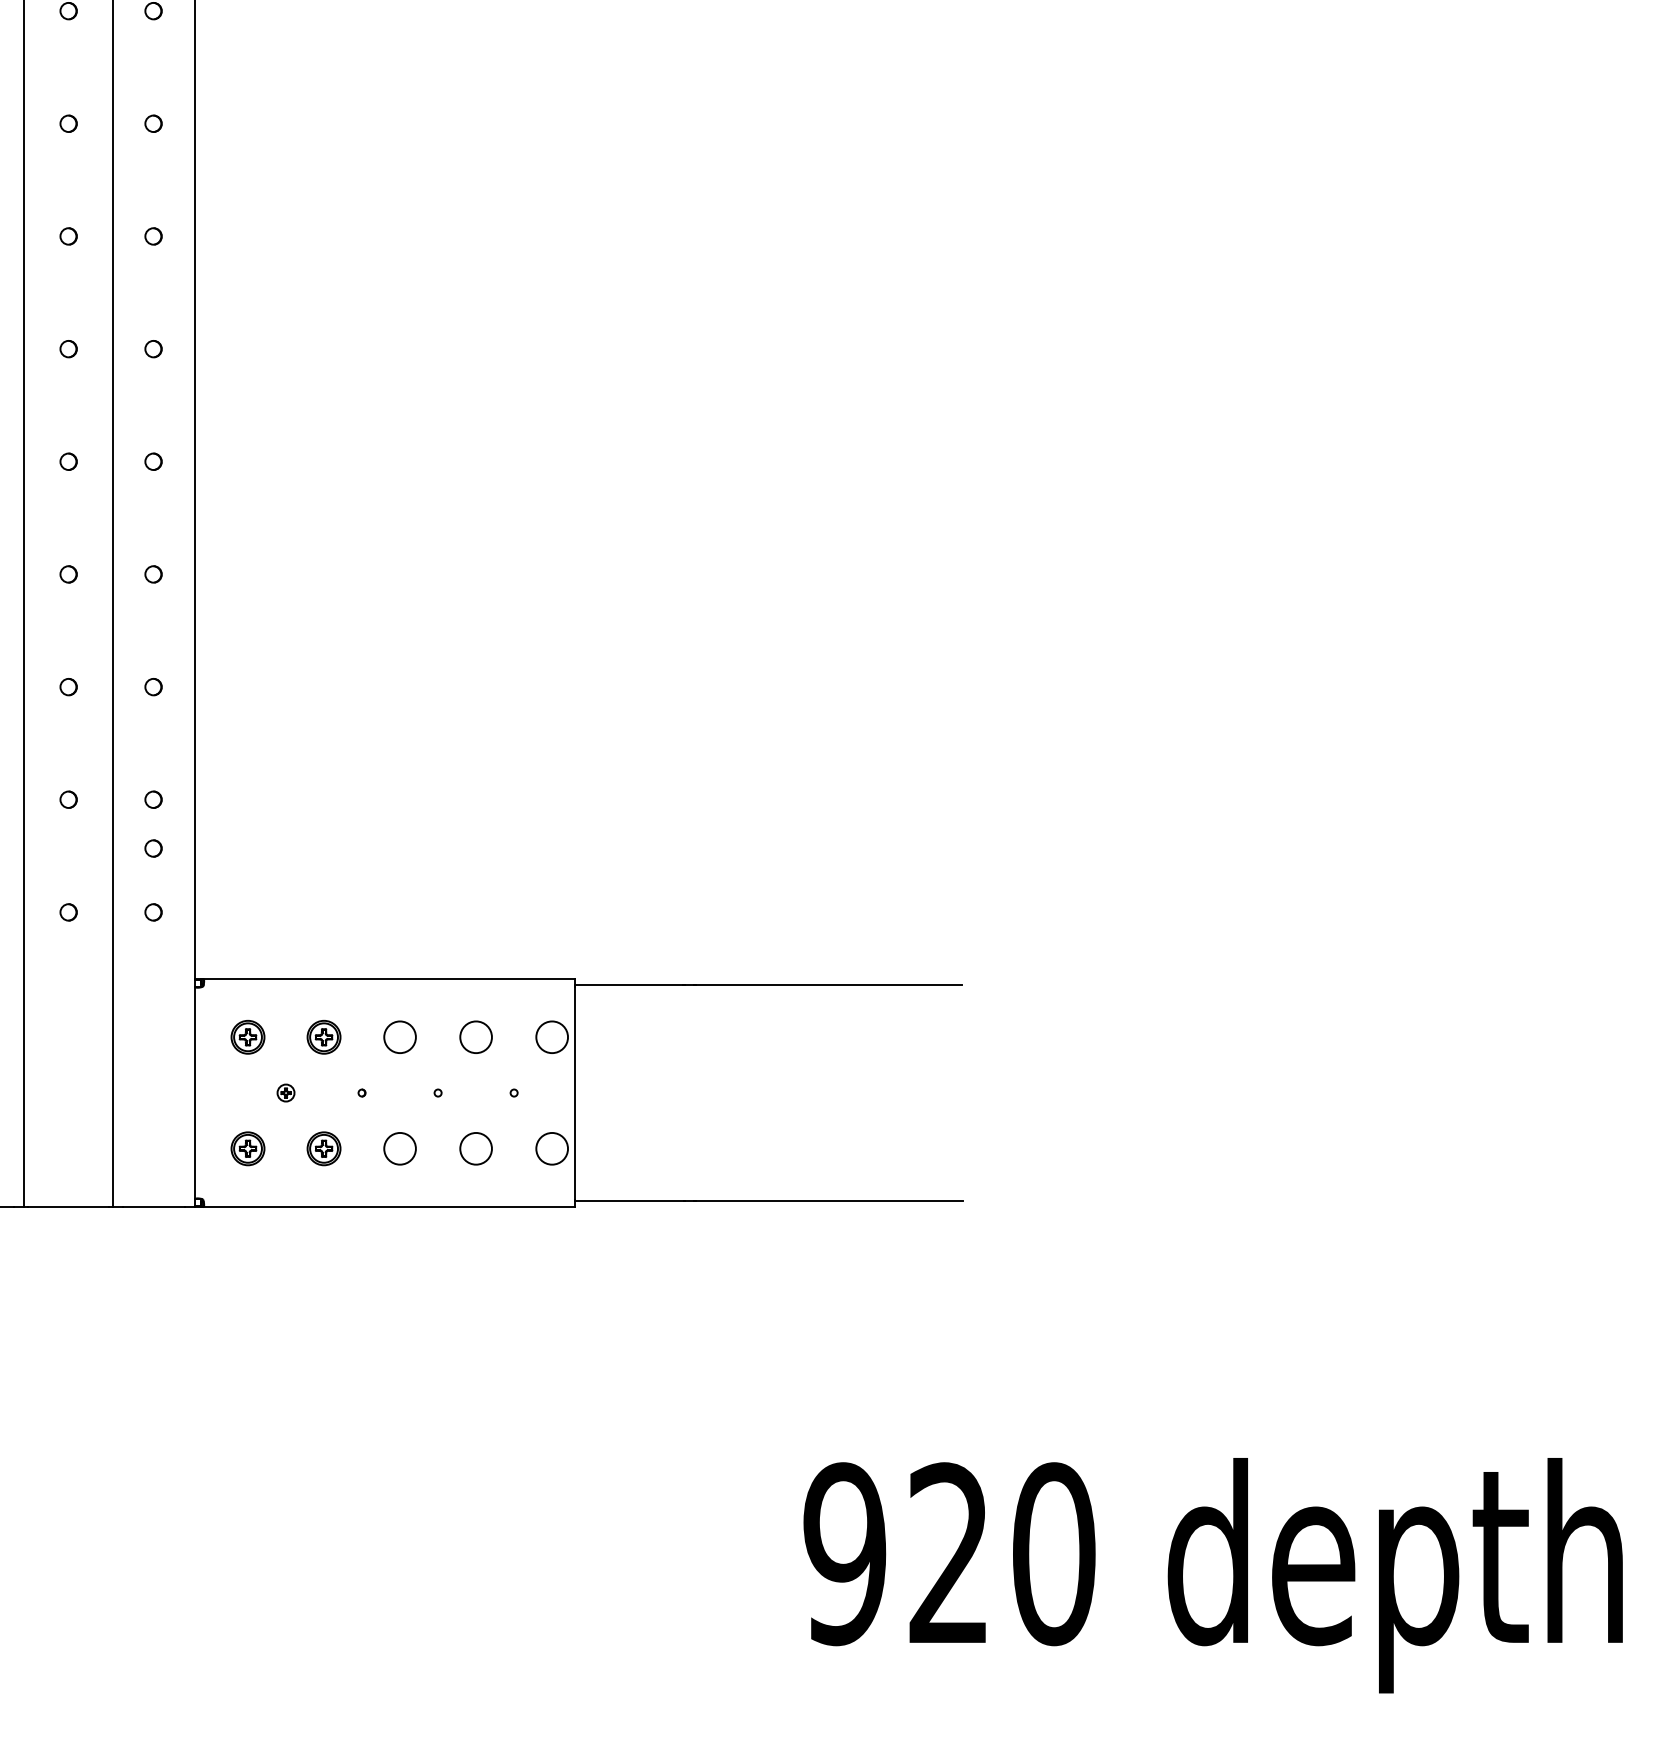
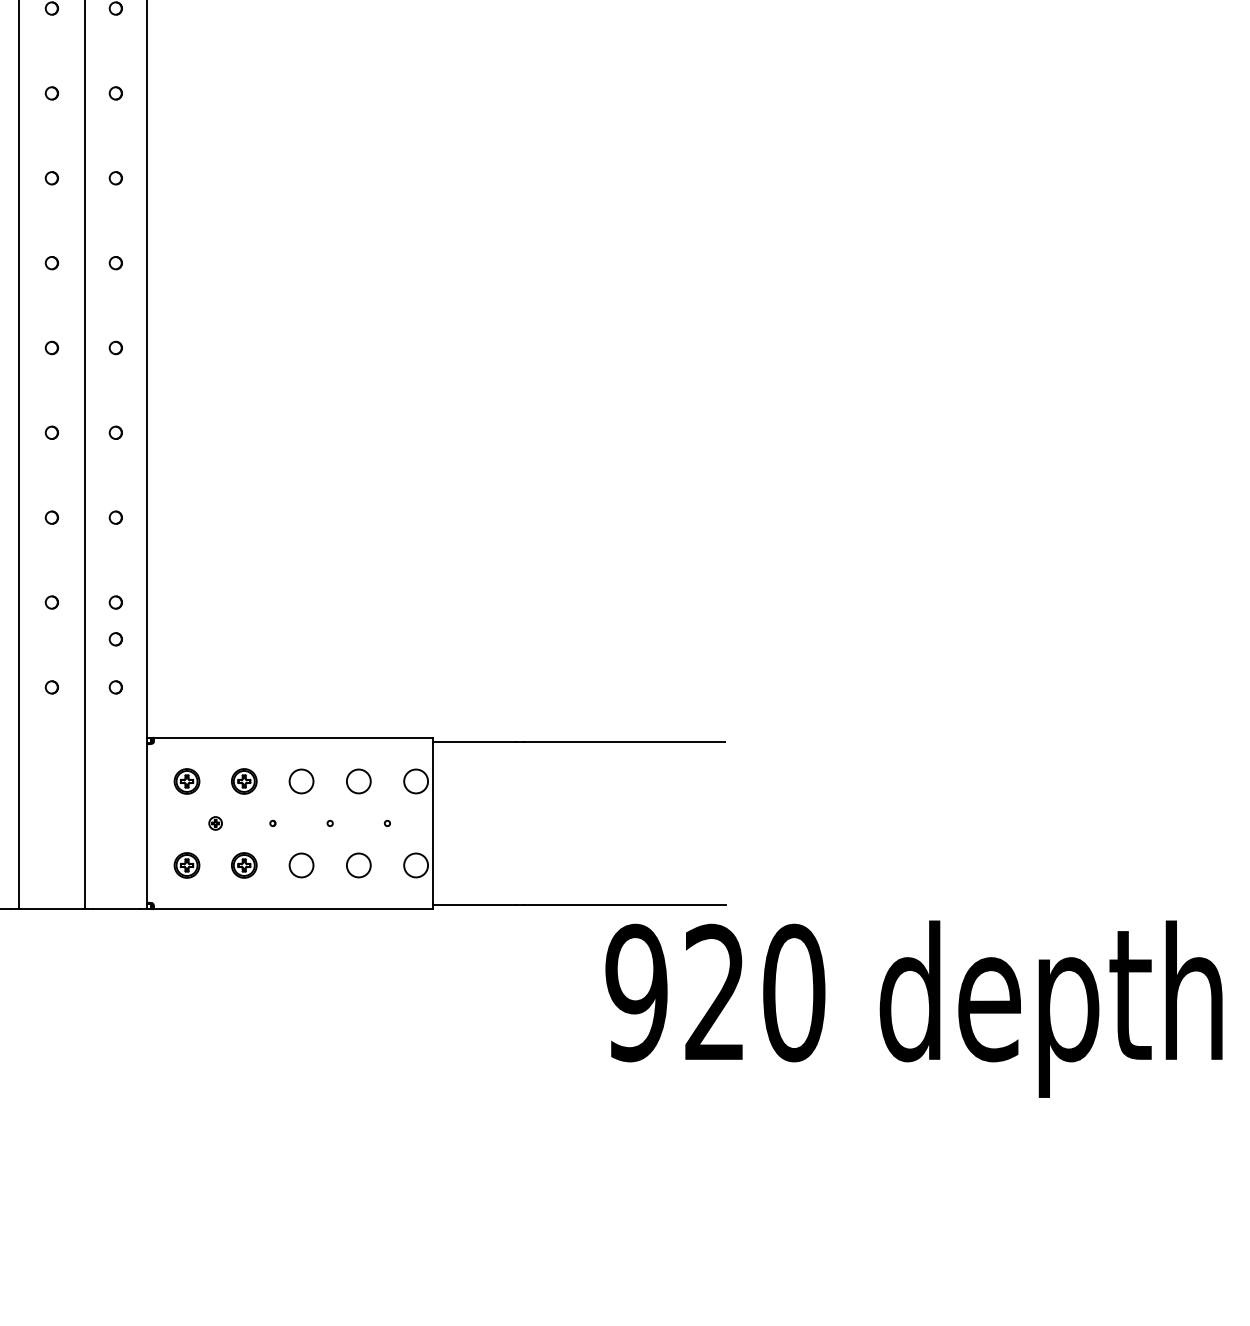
text: (1212, 1575) -> (913, 1009), moved

